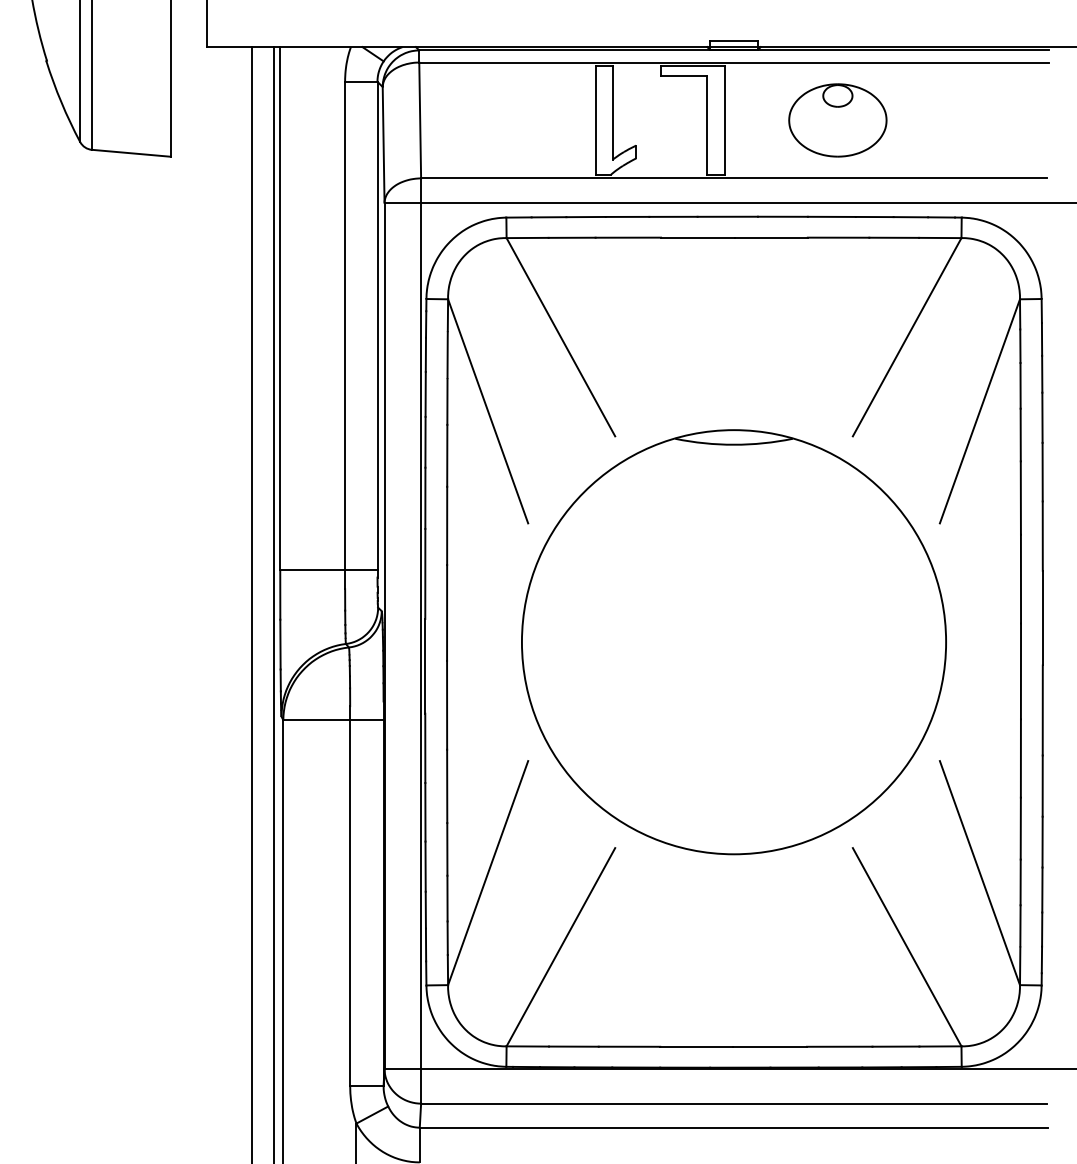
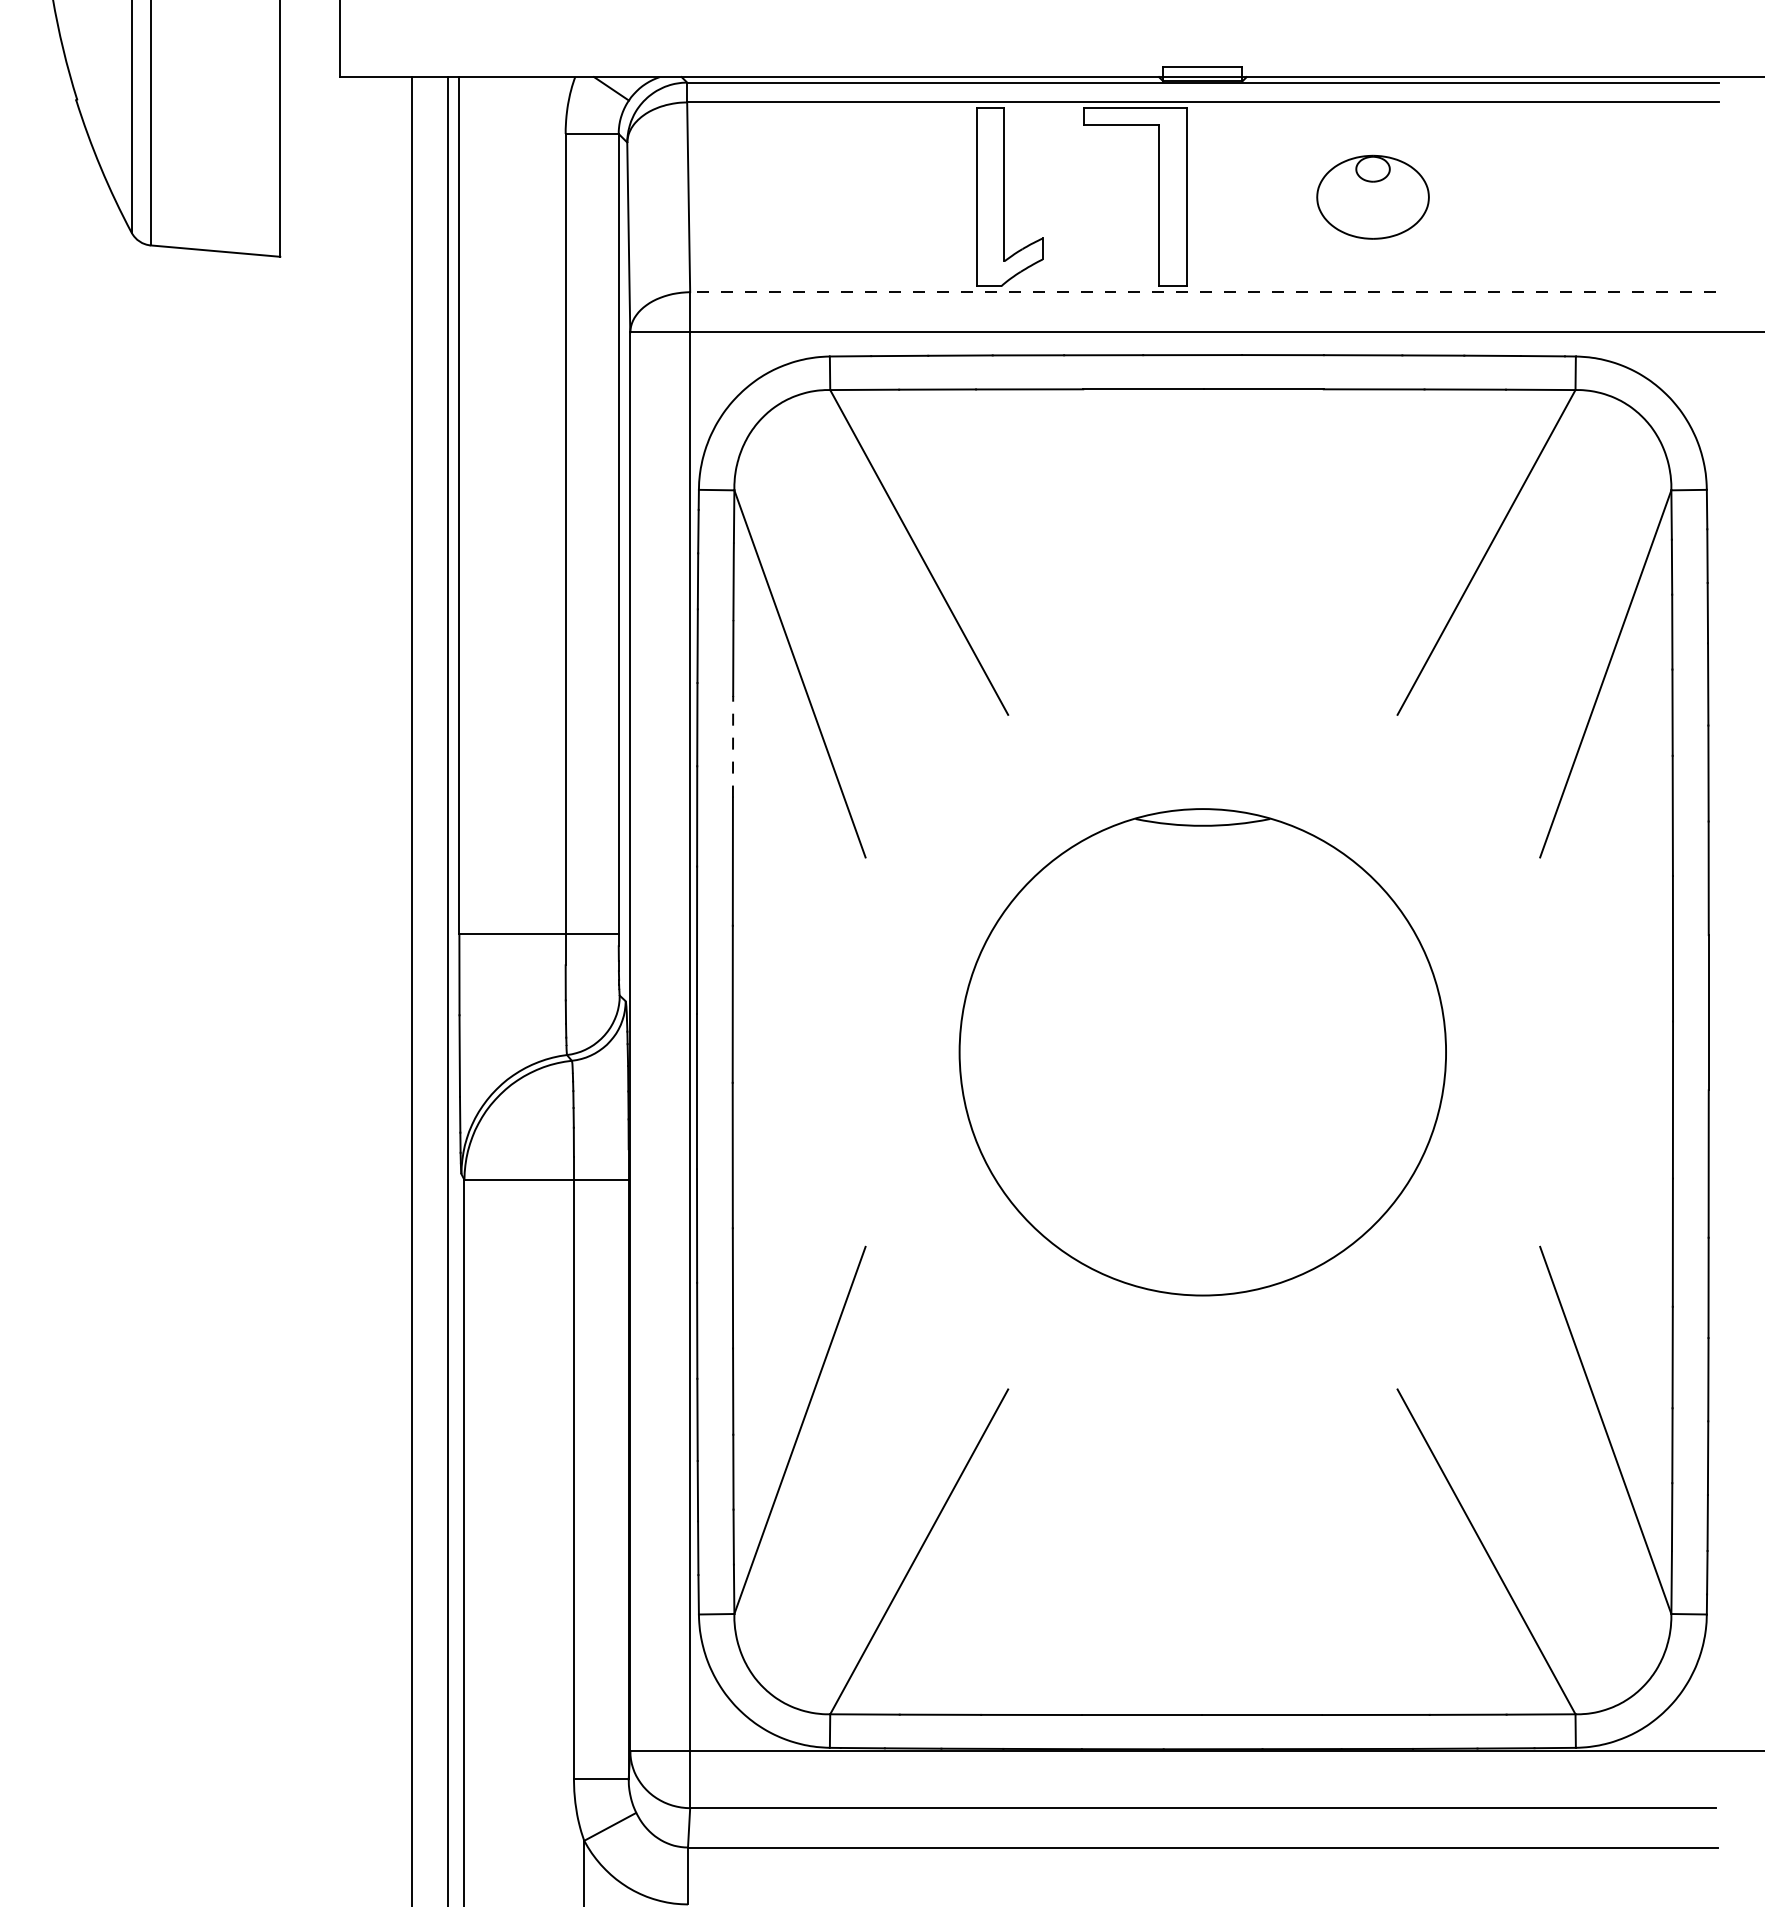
part: (837, 120) -> (1372, 197), size x0.7
line: (734, 178) -> (1203, 292), solid -> dashed
line: (447, 455) -> (733, 746), solid -> dashed
part: (733, 642) -> (1201, 1052), size x0.7

